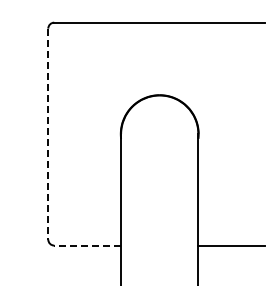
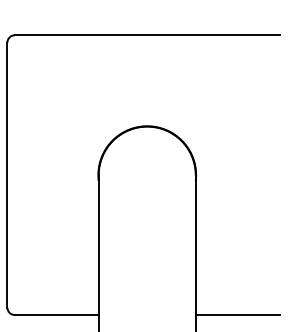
line: (48, 134) -> (7, 175), dashed -> solid
line: (87, 245) -> (56, 314), dashed -> solid

